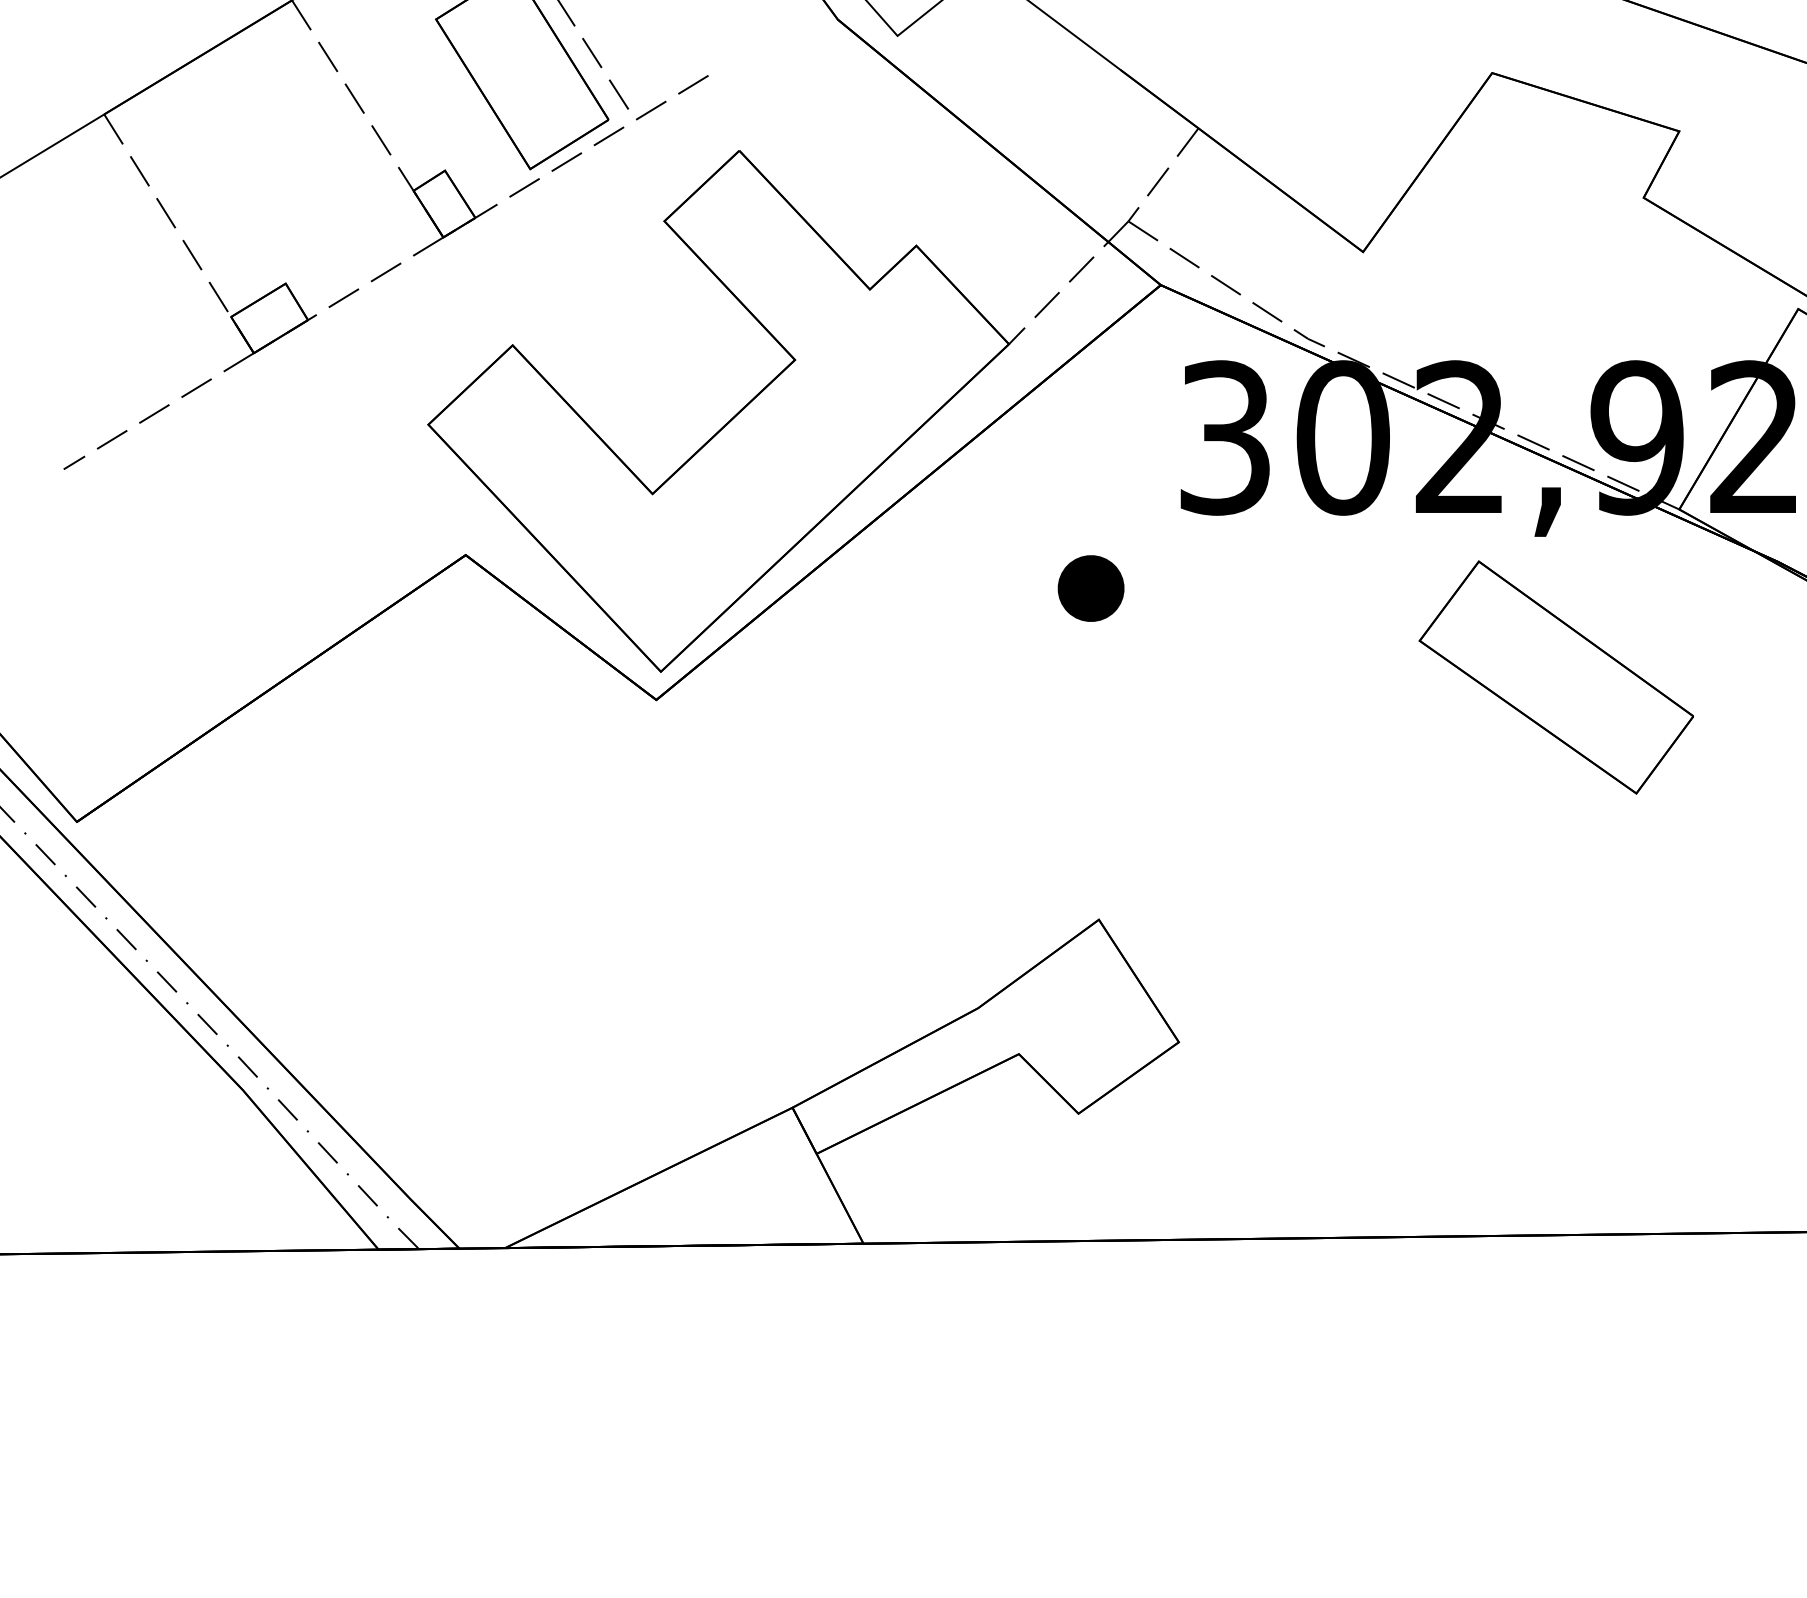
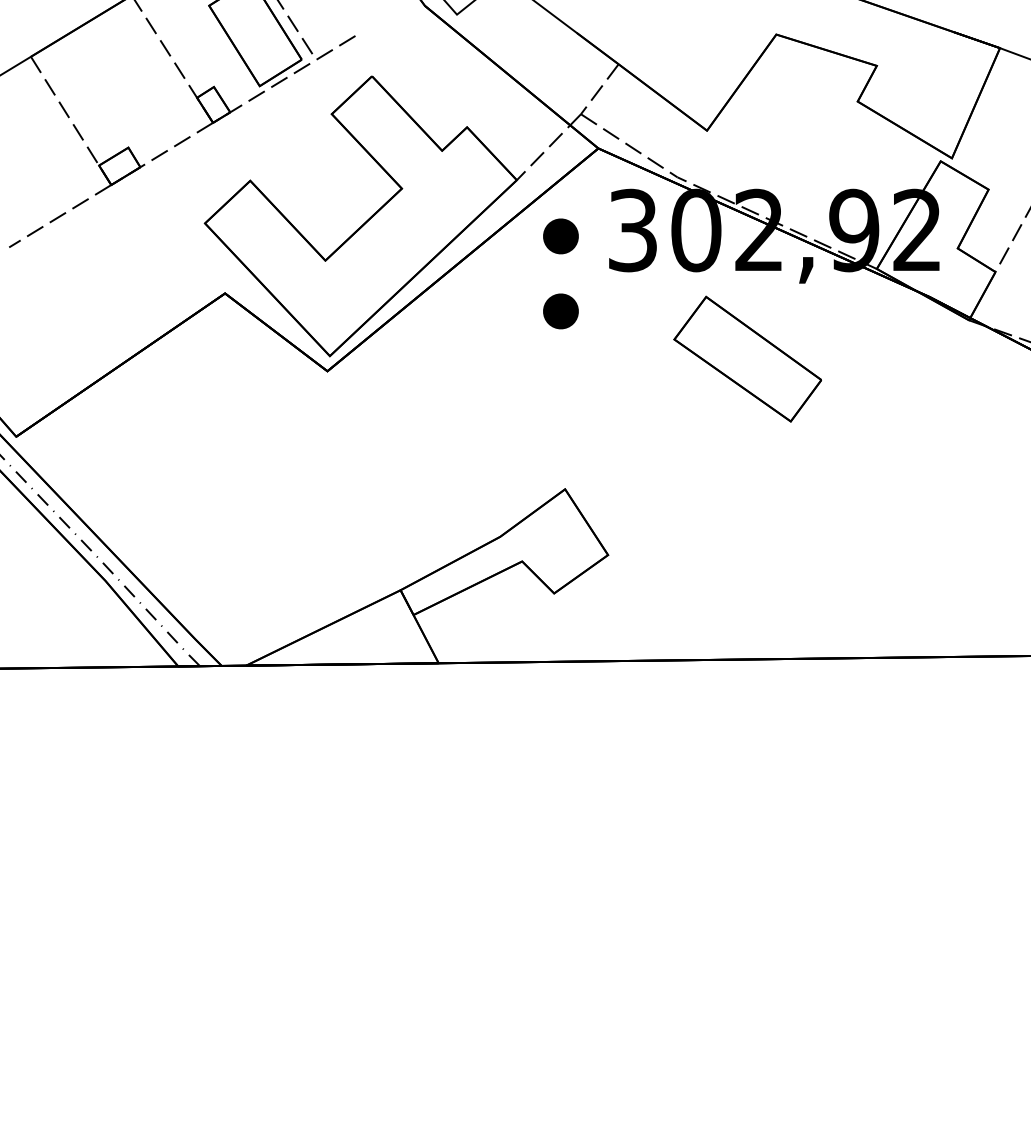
part: (1090, 449) -> (560, 236), added
part: (1555, 676) -> (747, 358), moved

